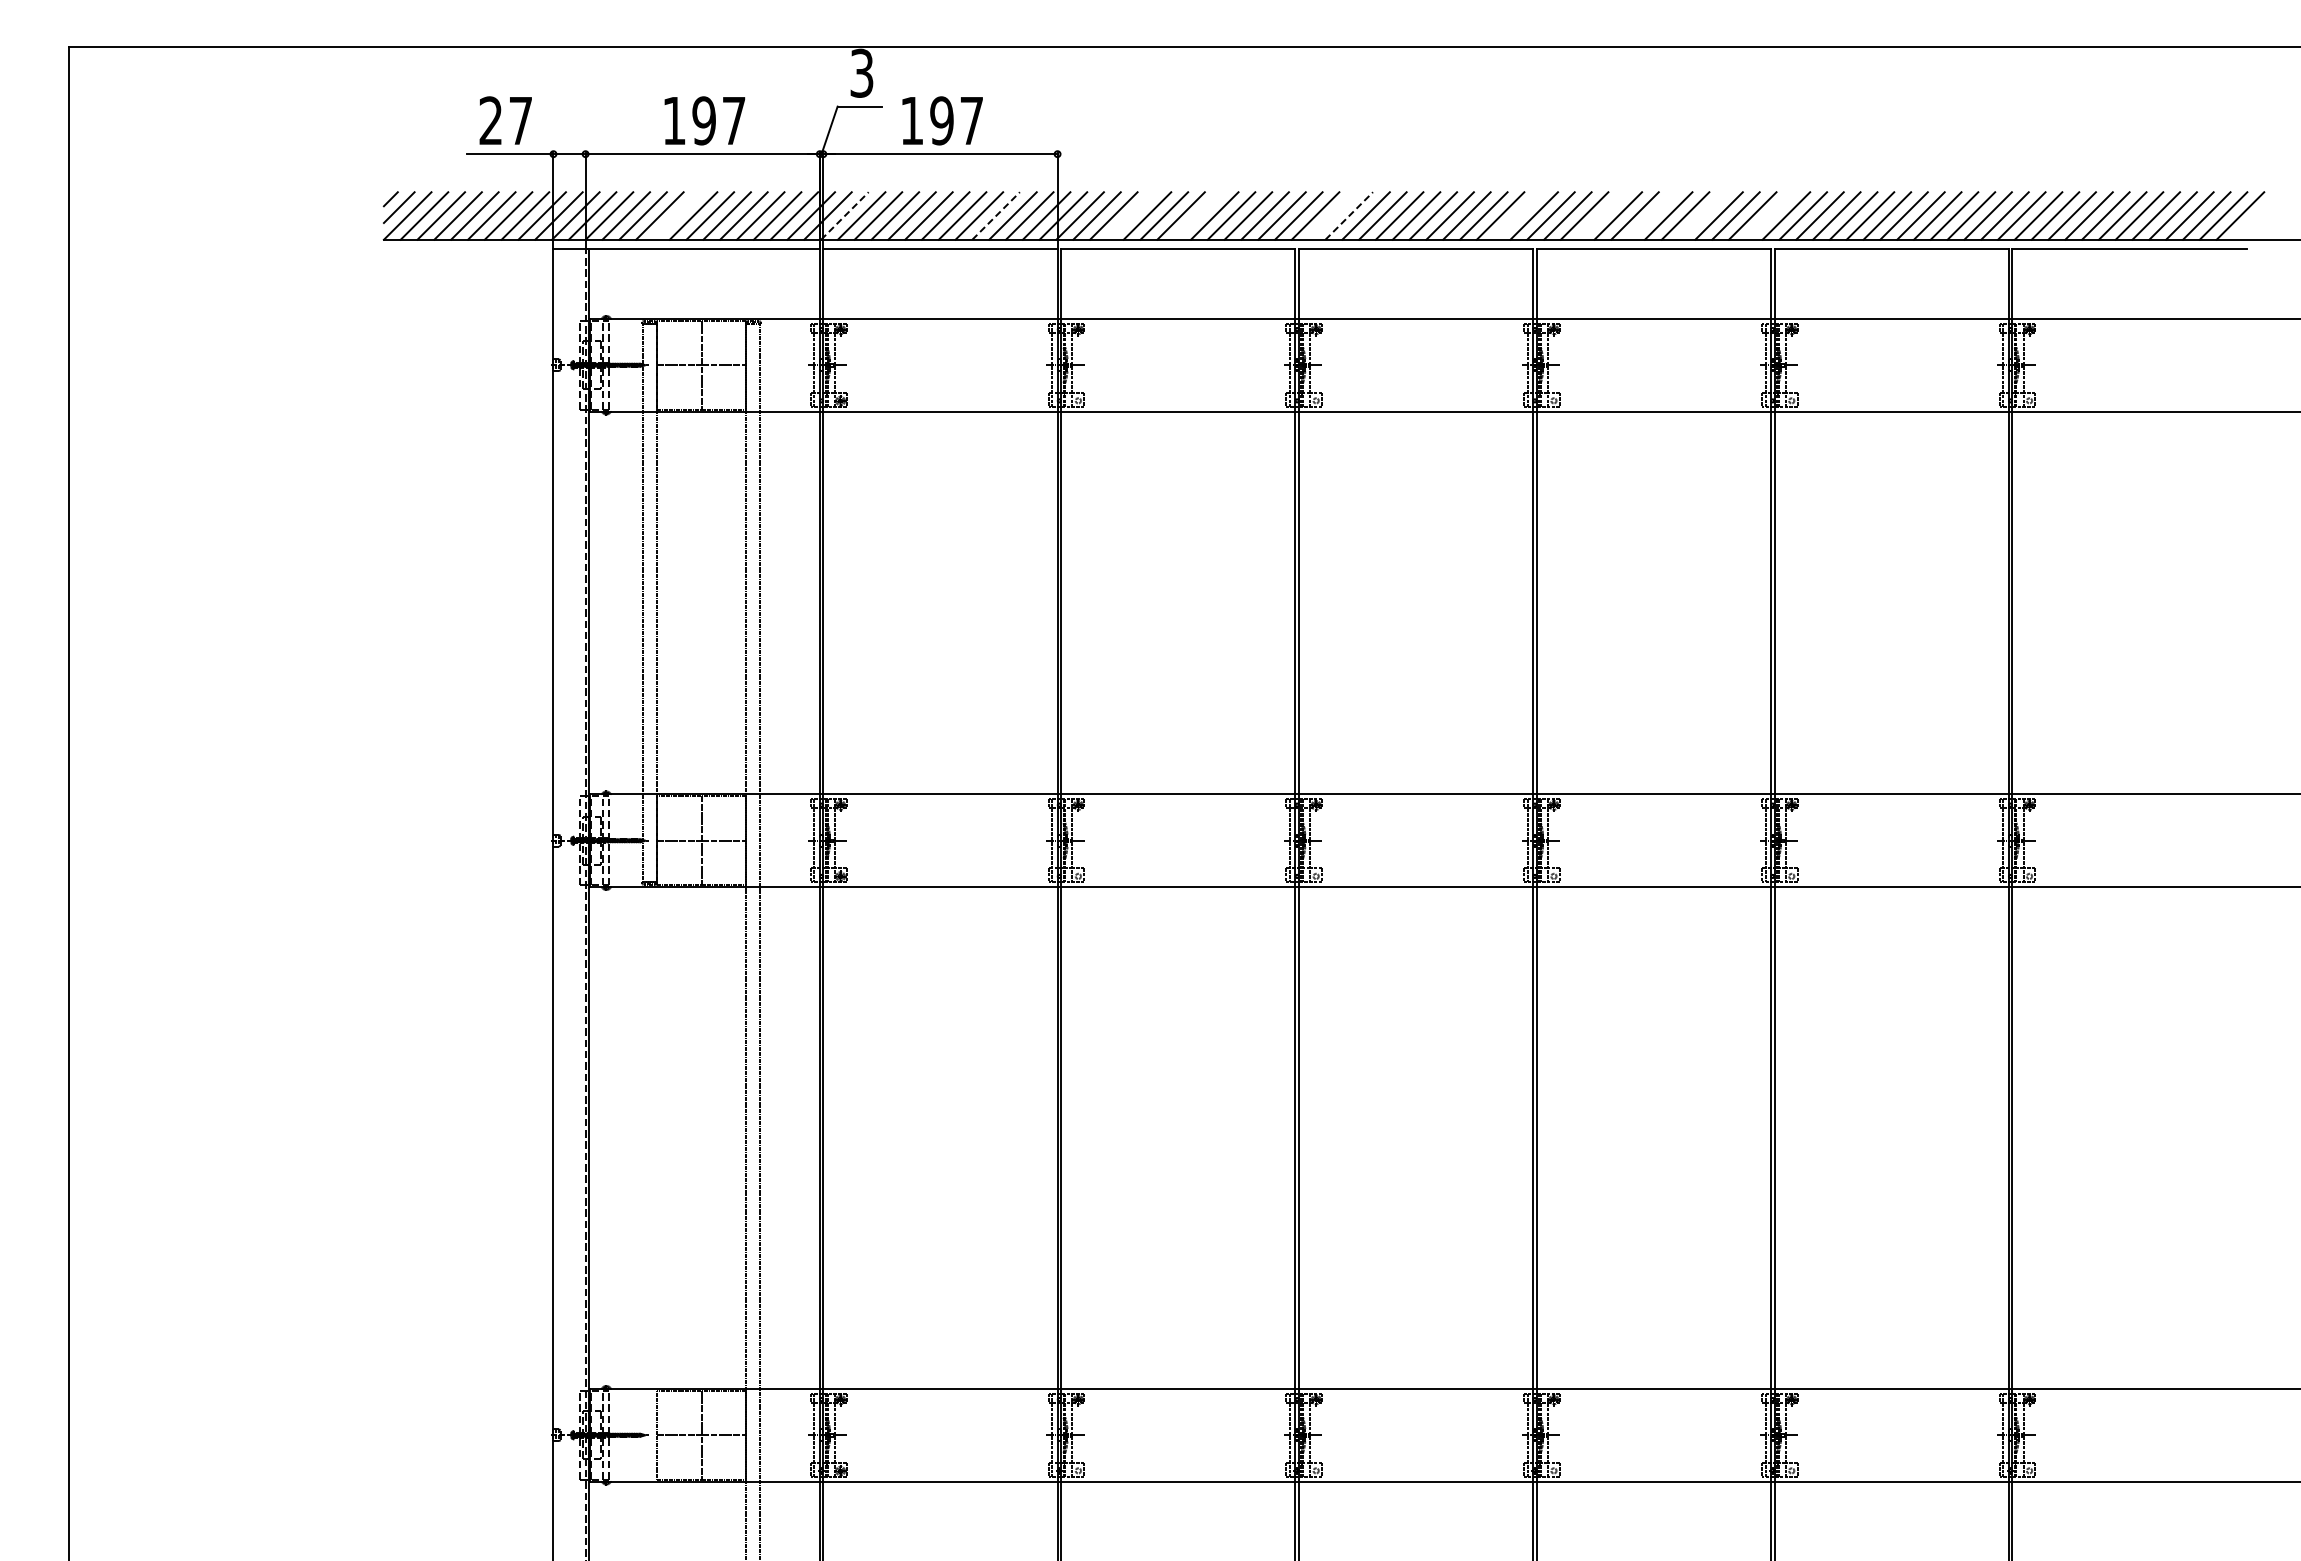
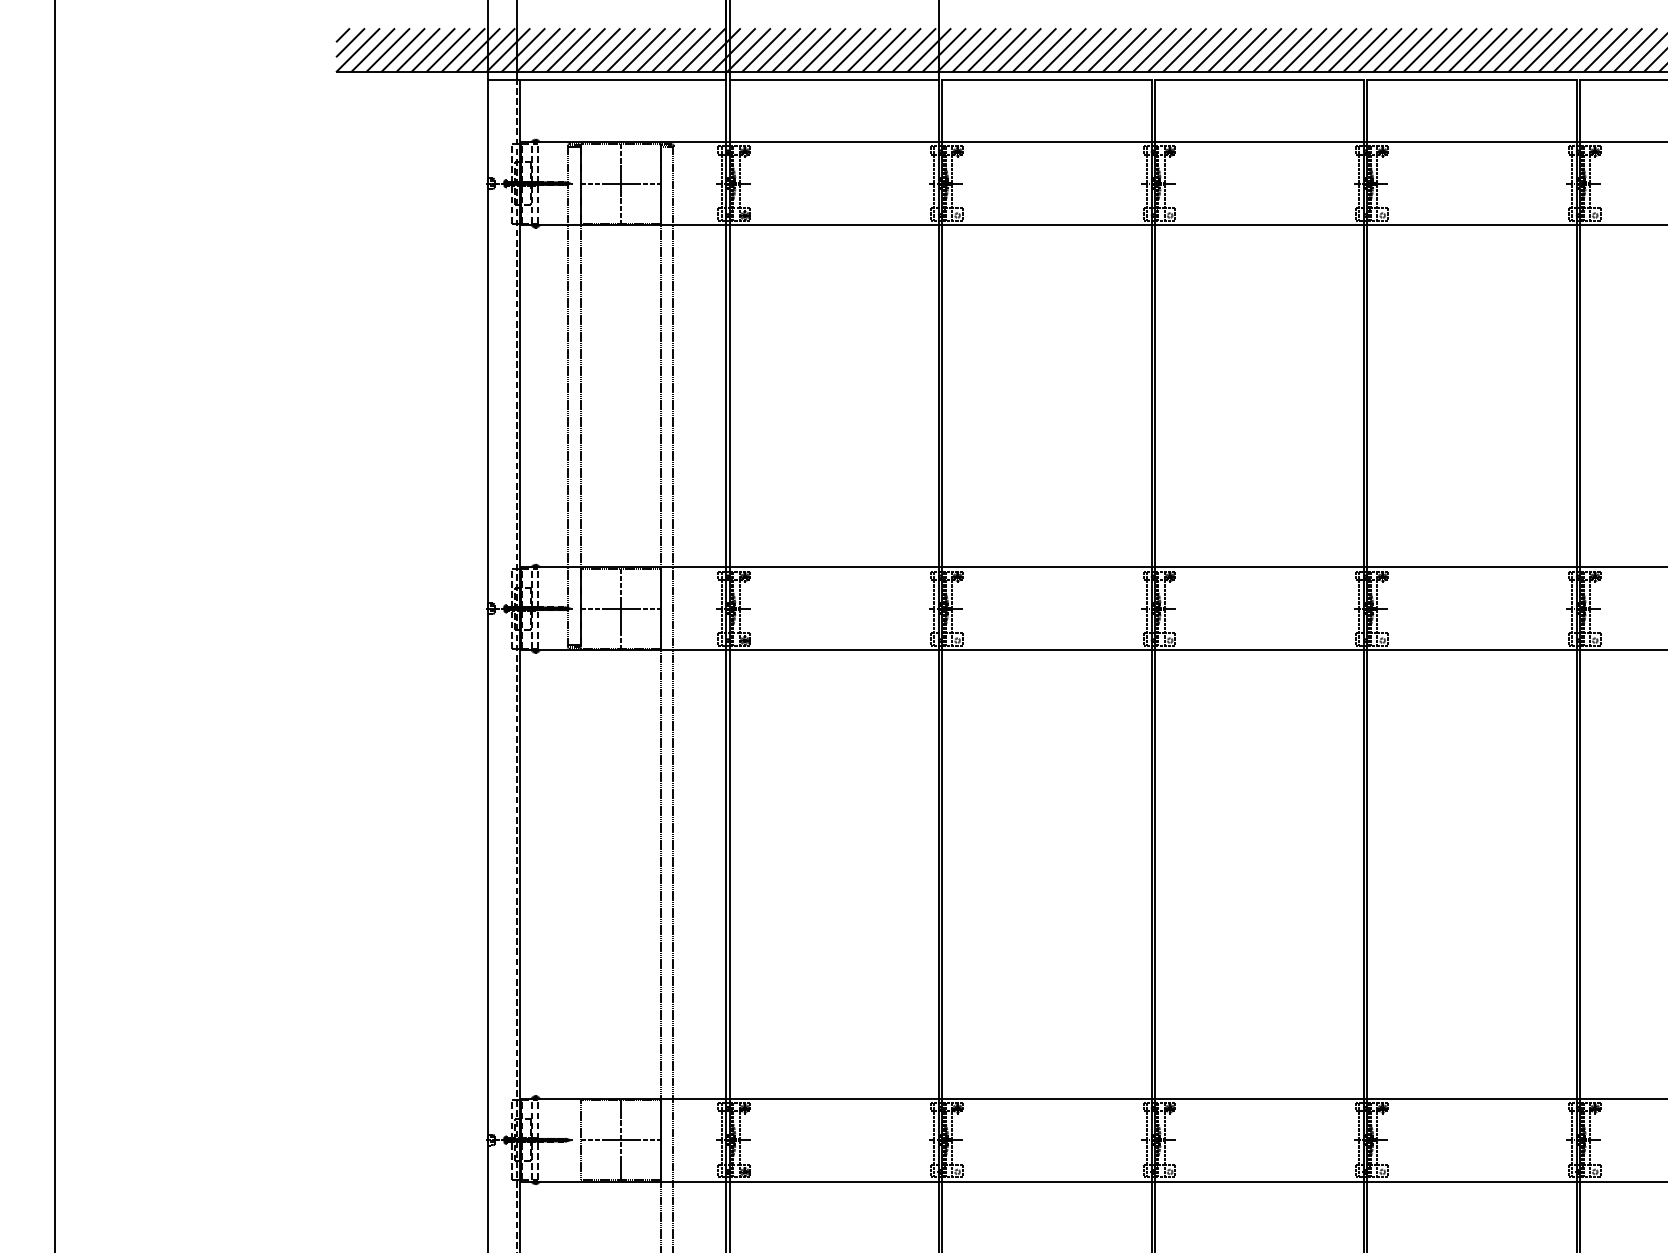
line: (676, 215) -> (598, 49), added
line: (1130, 215) -> (1004, 49), added
line: (1197, 215) -> (1064, 49), added
line: (1332, 215) -> (1184, 49), added
line: (1517, 215) -> (1350, 49), added
line: (1601, 215) -> (1425, 49), added
line: (1651, 215) -> (1469, 49), added
line: (1702, 215) -> (1515, 49), added
line: (1769, 215) -> (1575, 49), added
line: (844, 216) -> (748, 50), dashed -> solid
line: (996, 216) -> (884, 50), dashed -> solid
line: (1349, 216) -> (1199, 50), dashed -> solid

